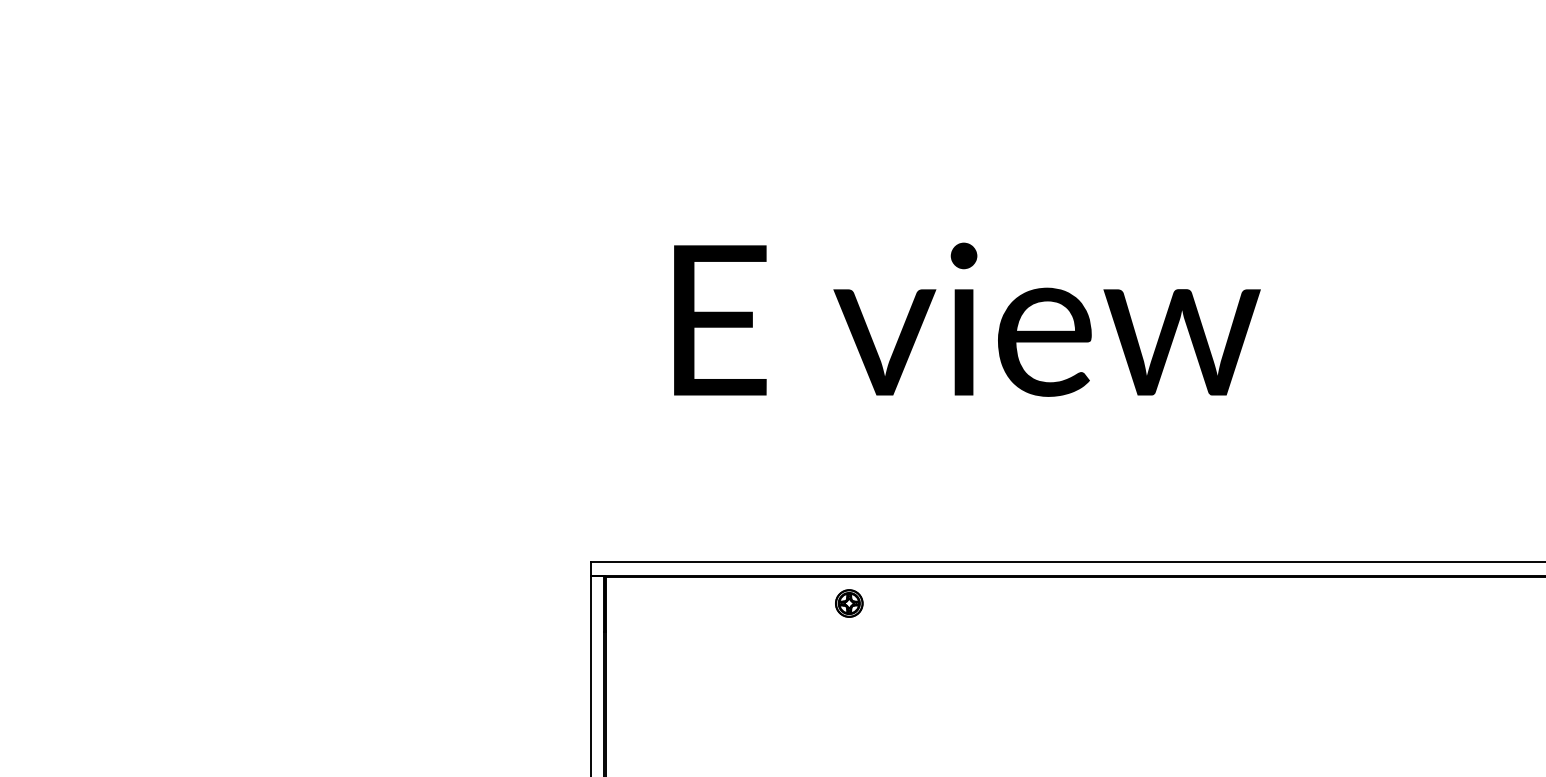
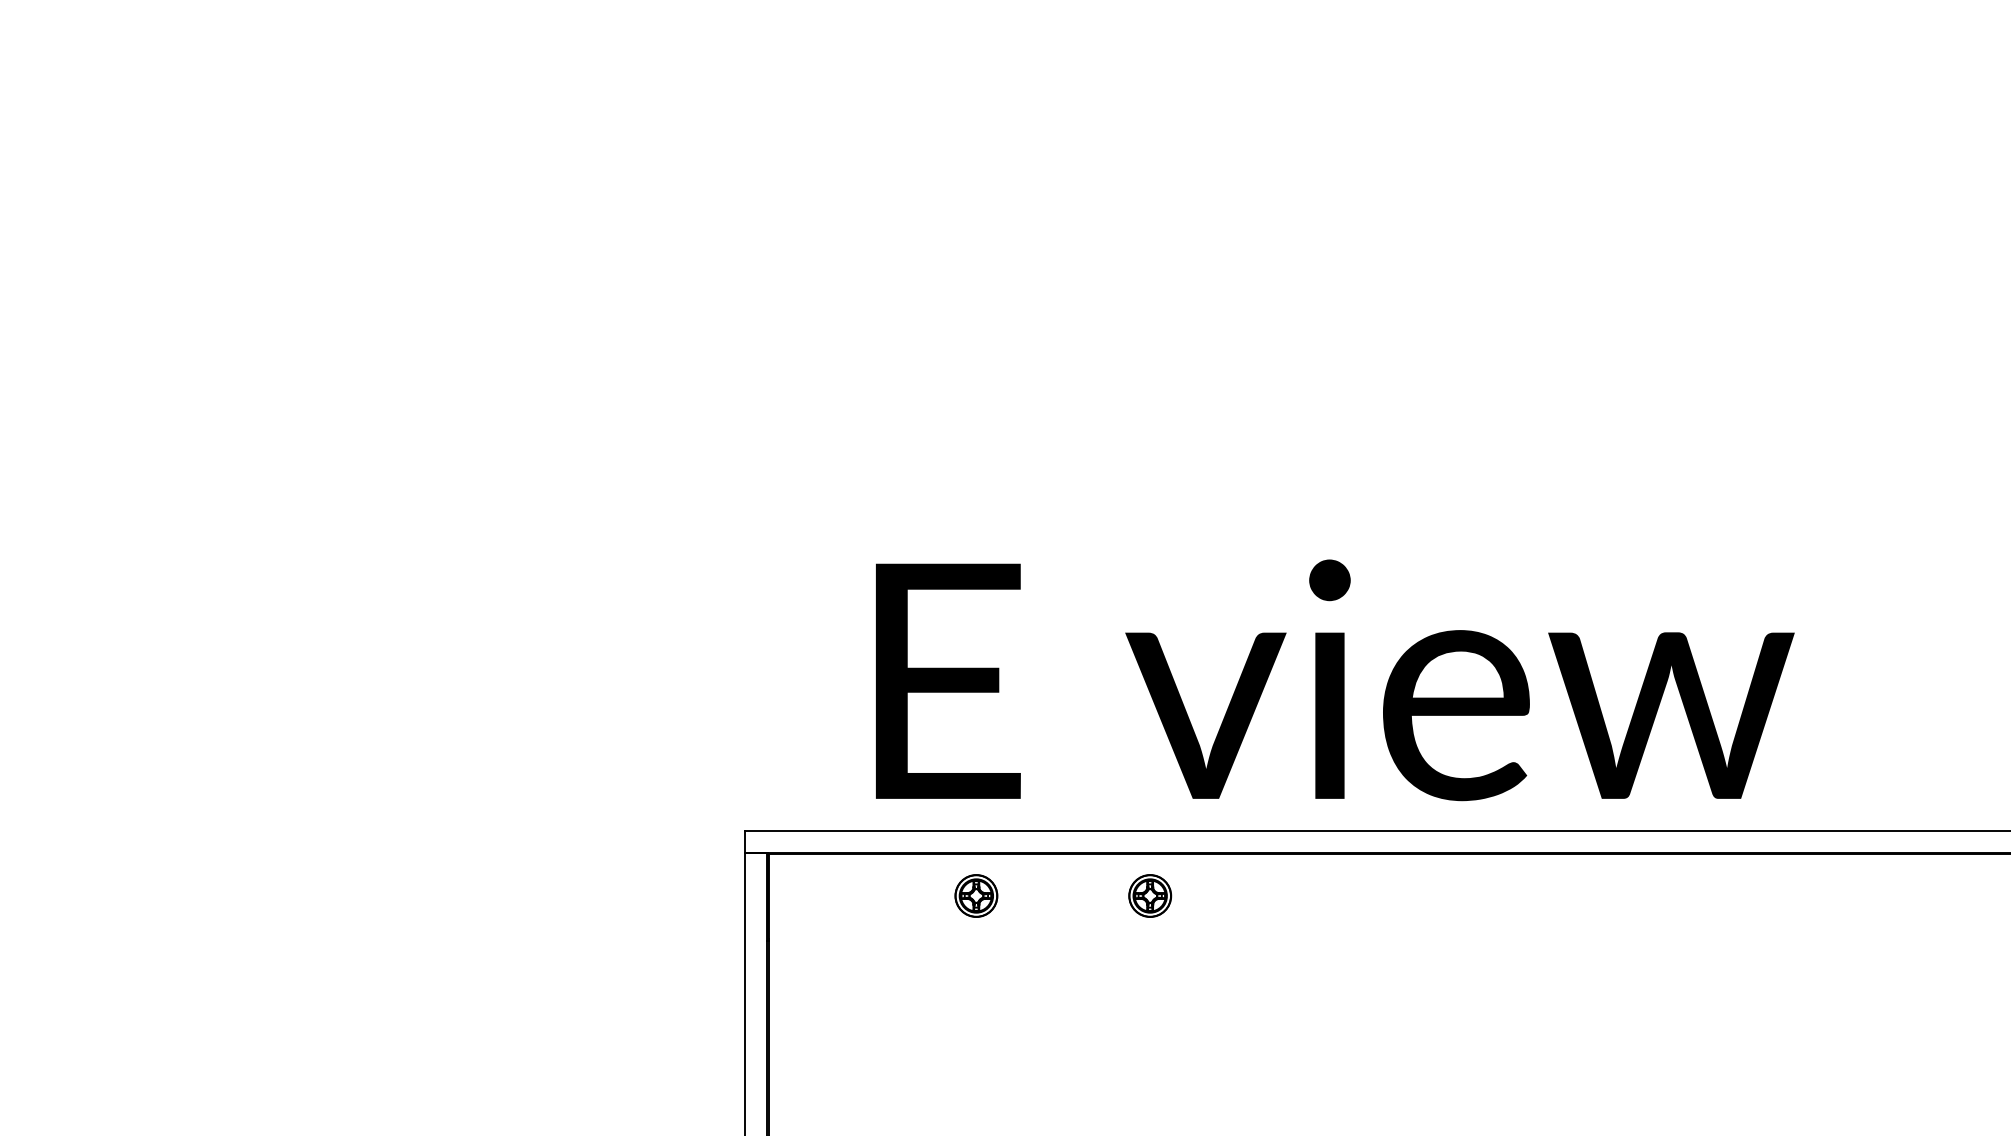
text: (967, 319) -> (1335, 679), moved
part: (738, 603) -> (976, 895), added

